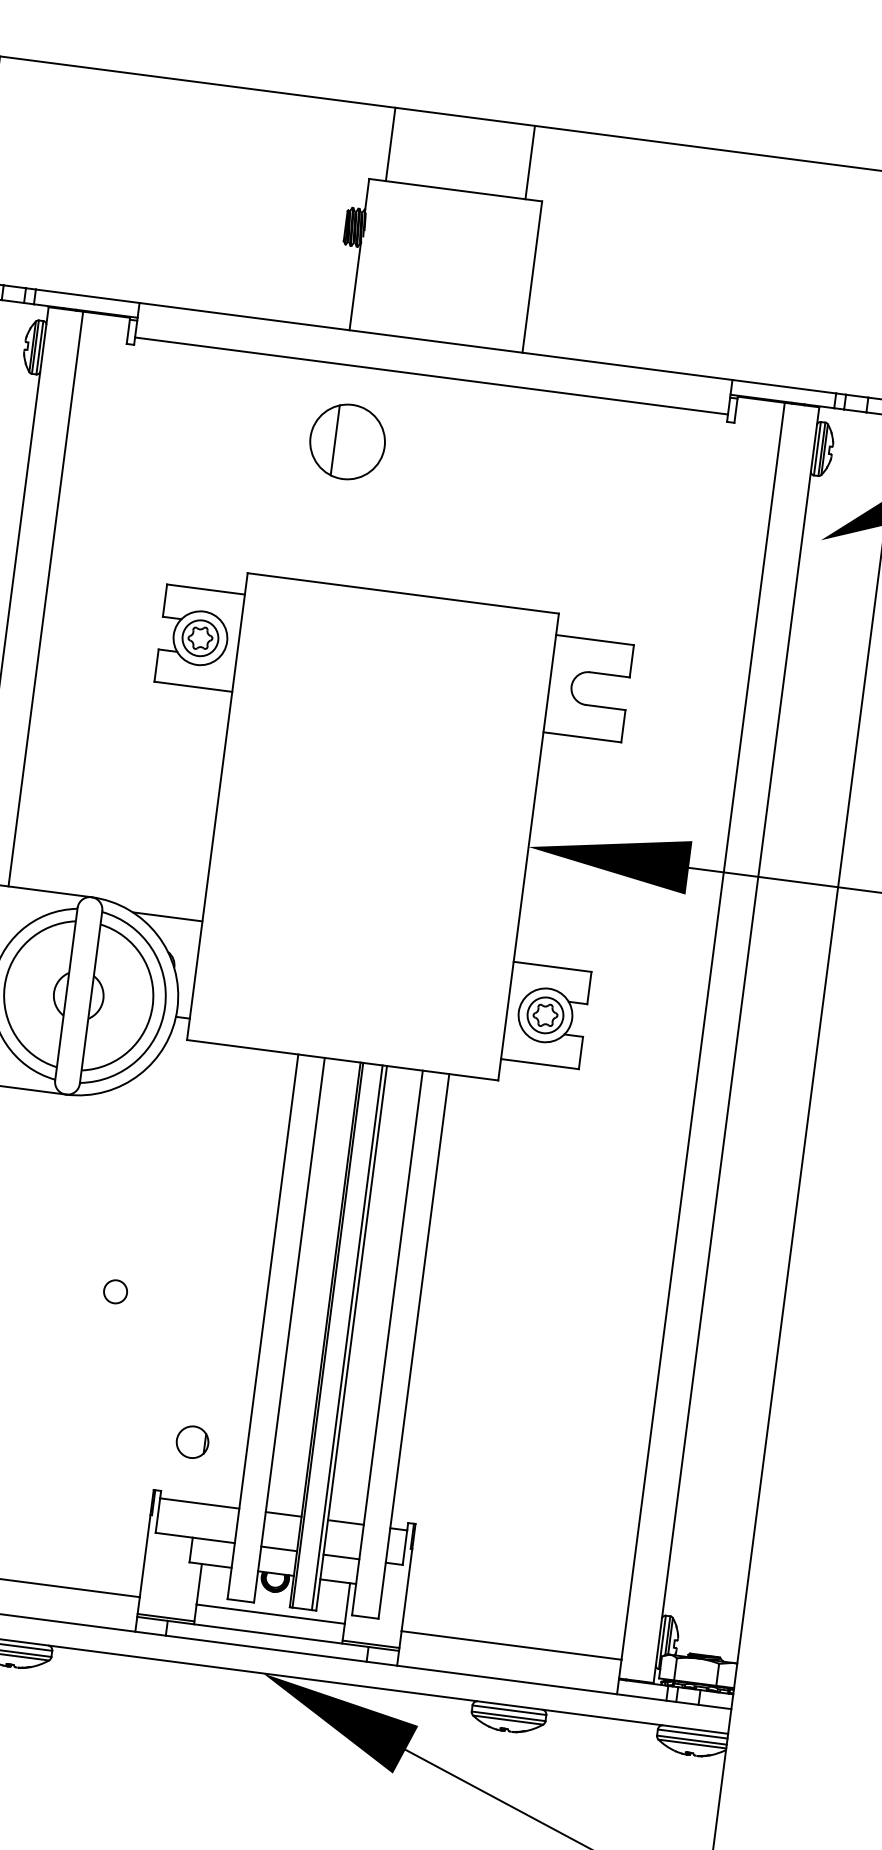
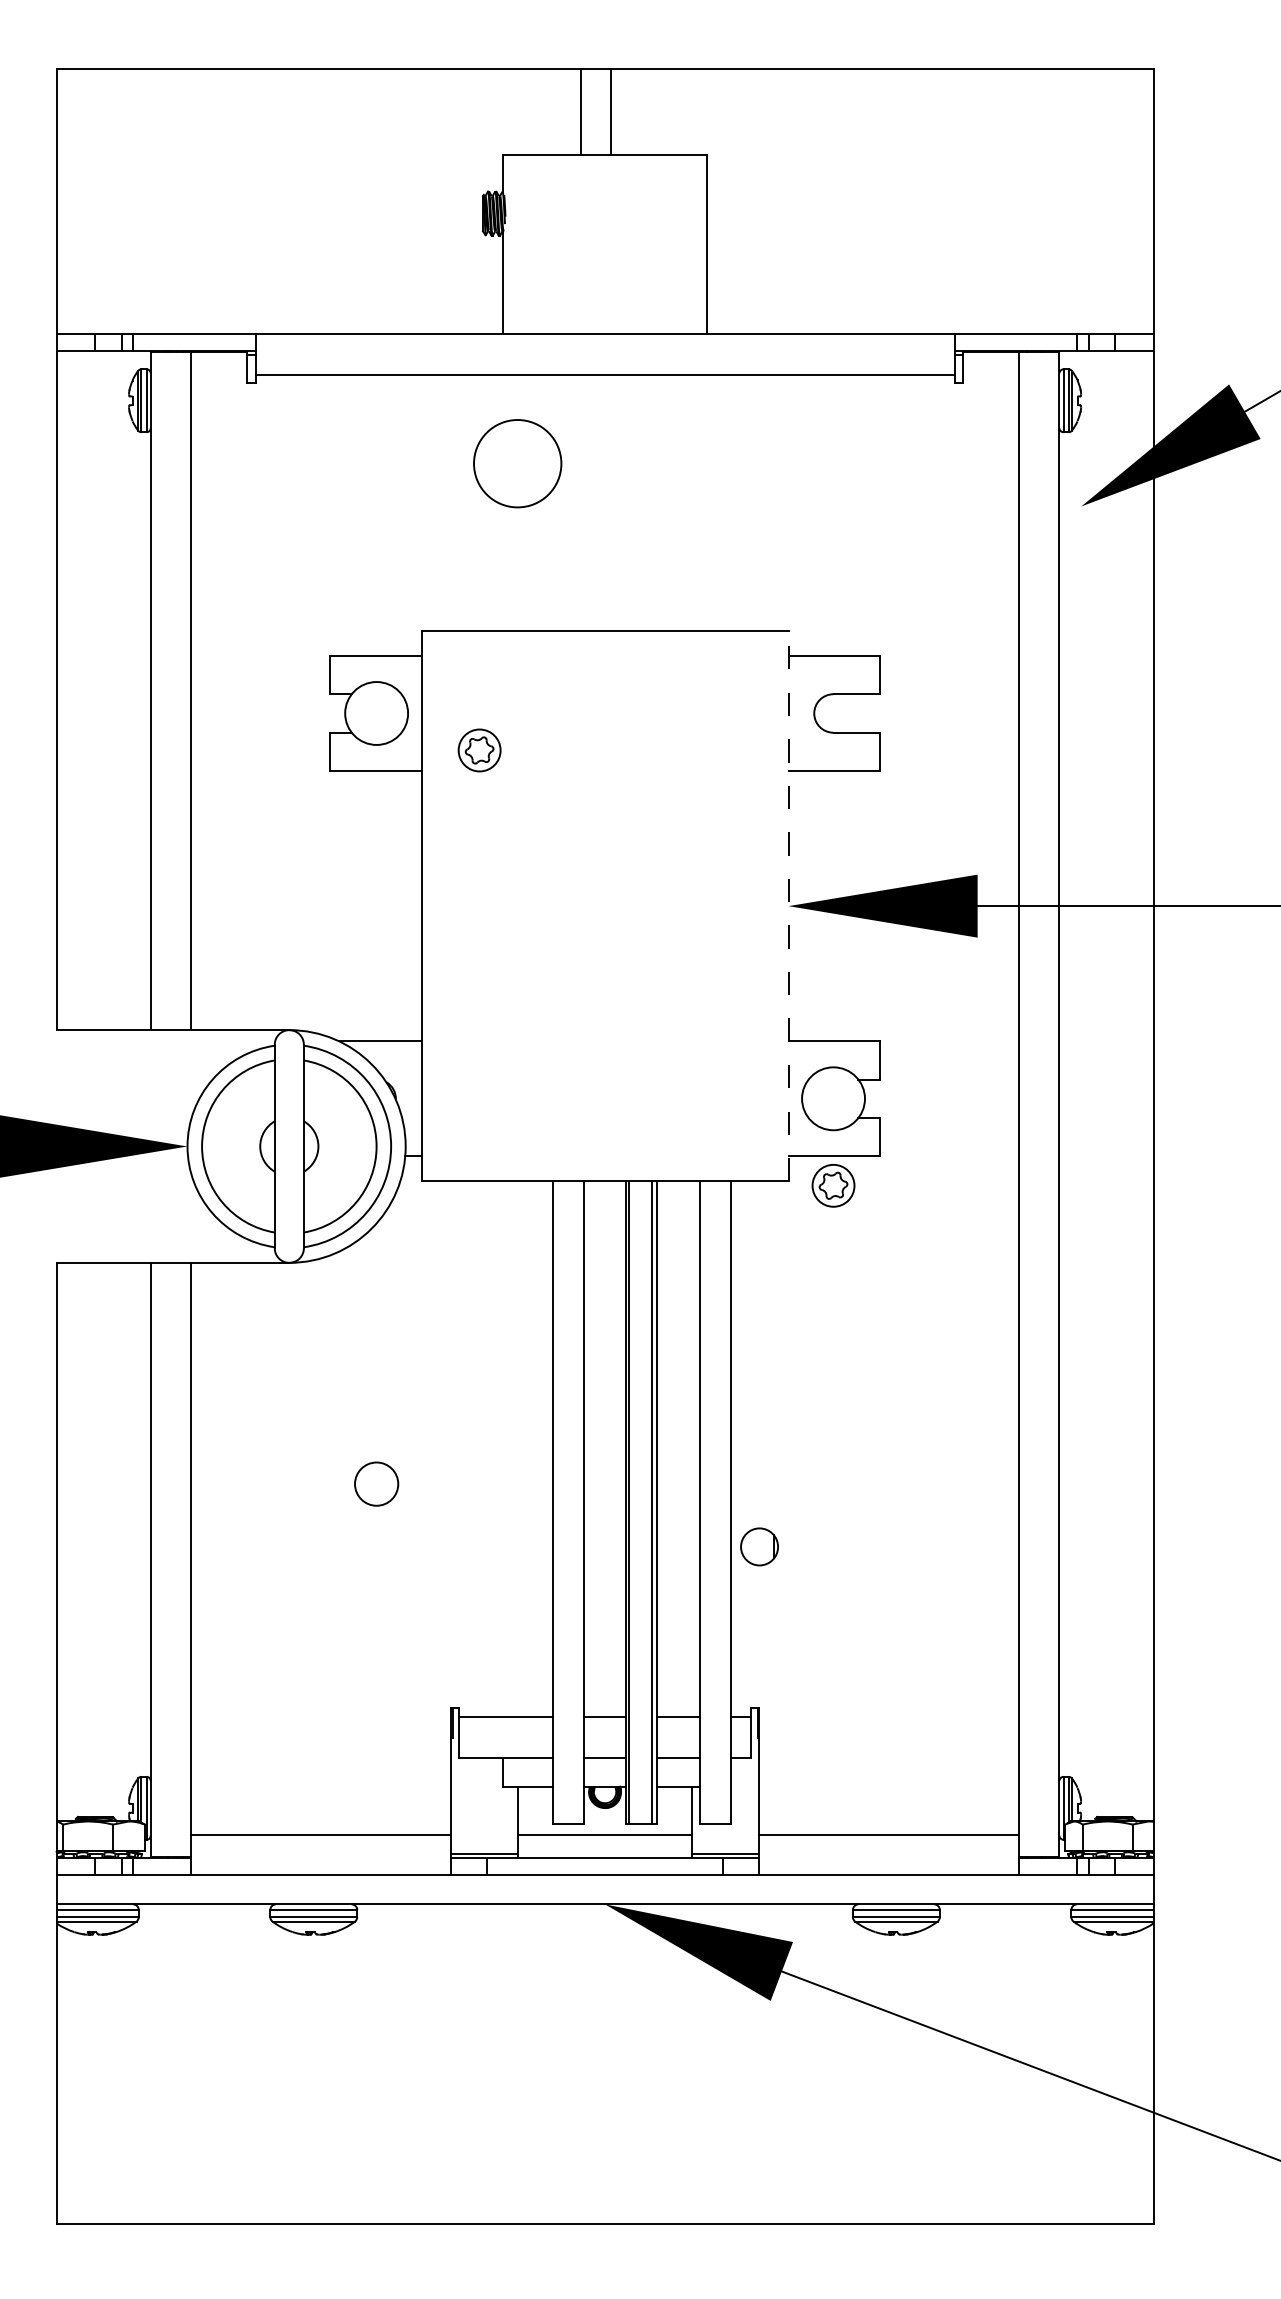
line: (390, 143) -> (580, 111), moved
line: (530, 161) -> (611, 111), moved
line: (335, 440) -> (503, 463), removed
part: (200, 638) -> (479, 750), moved
line: (528, 846) -> (788, 905), solid -> dashed
part: (545, 1015) -> (833, 1185), moved
circle: (115, 1291) -> (376, 1483), size x1.6
part: (192, 1441) -> (759, 1546), moved

